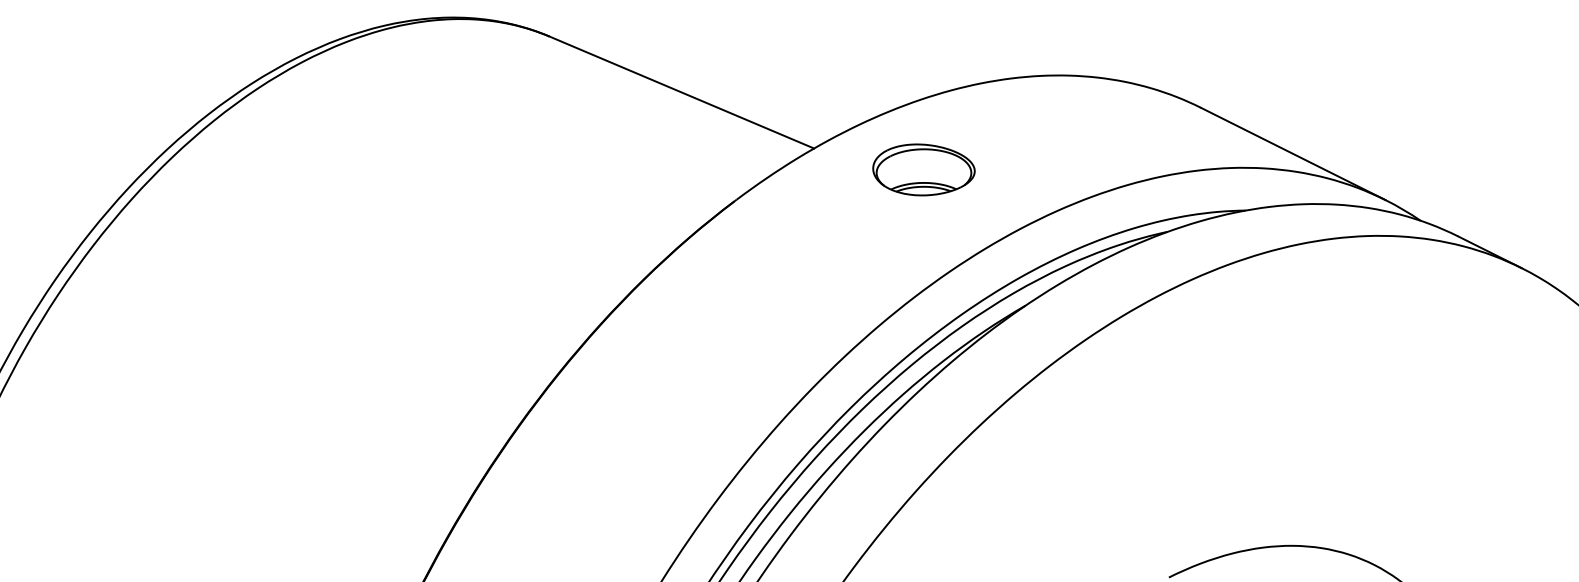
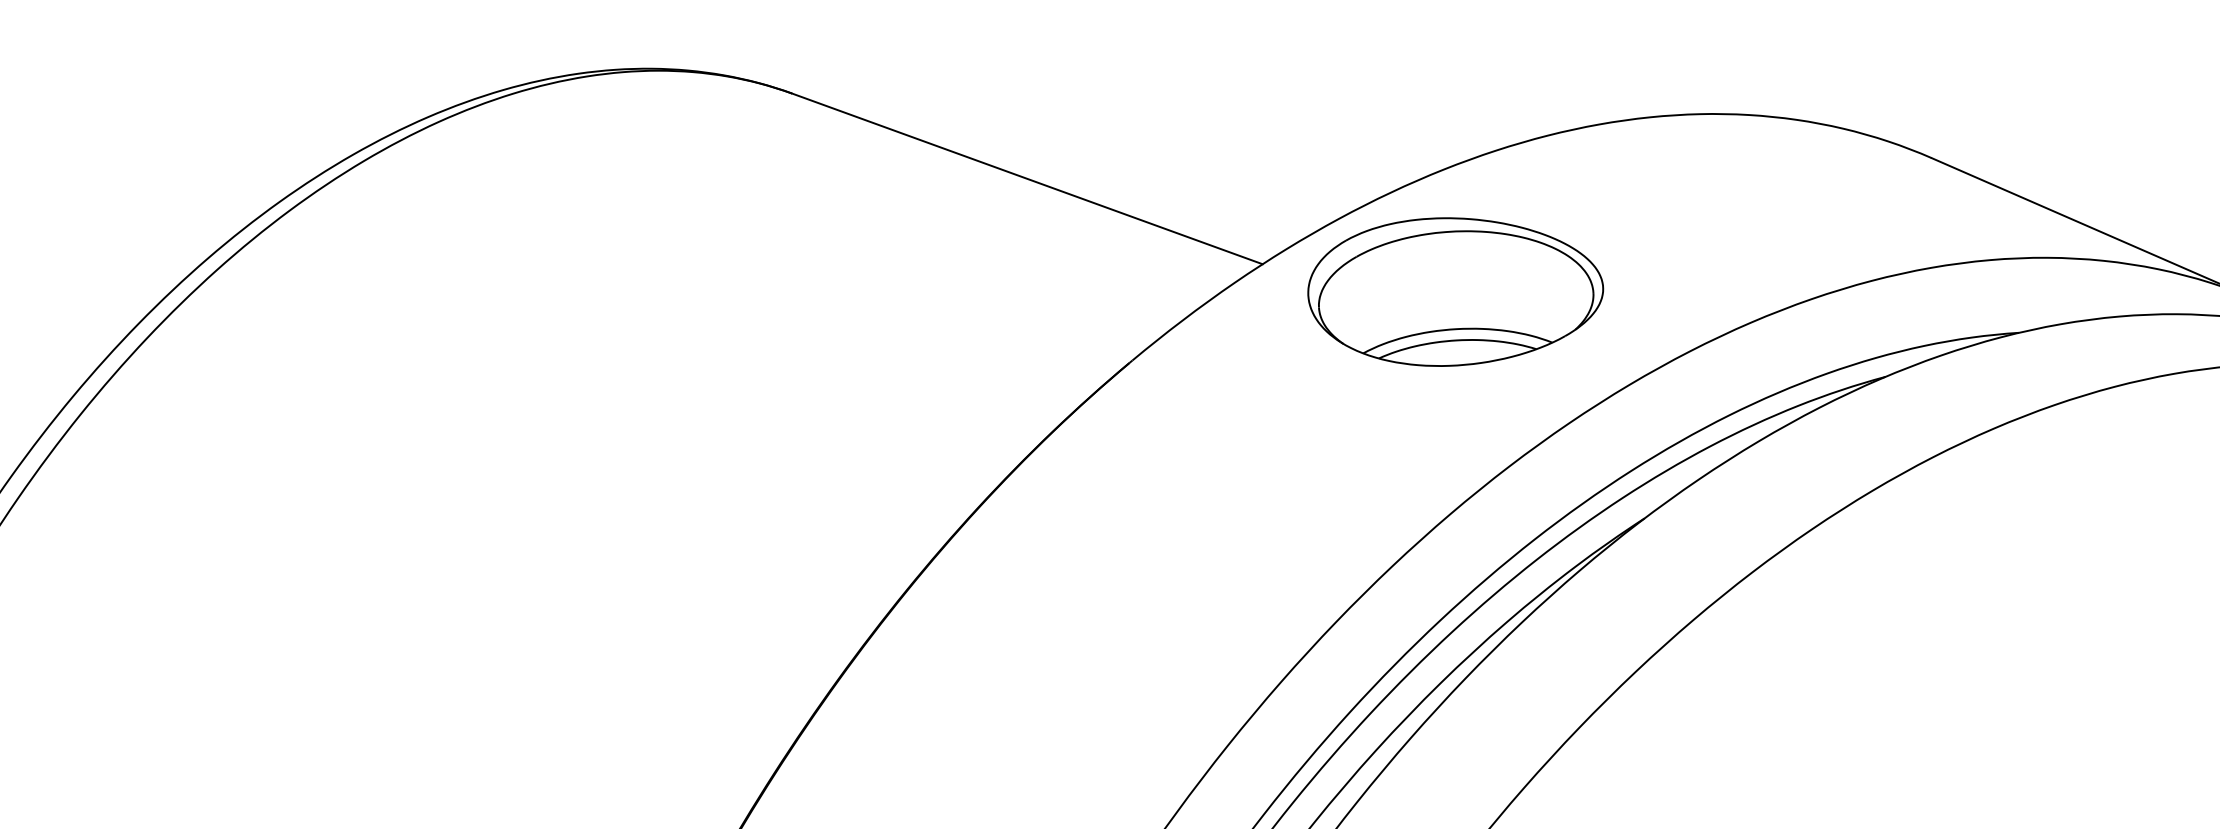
part: (923, 169) -> (1454, 290), size x1.67

